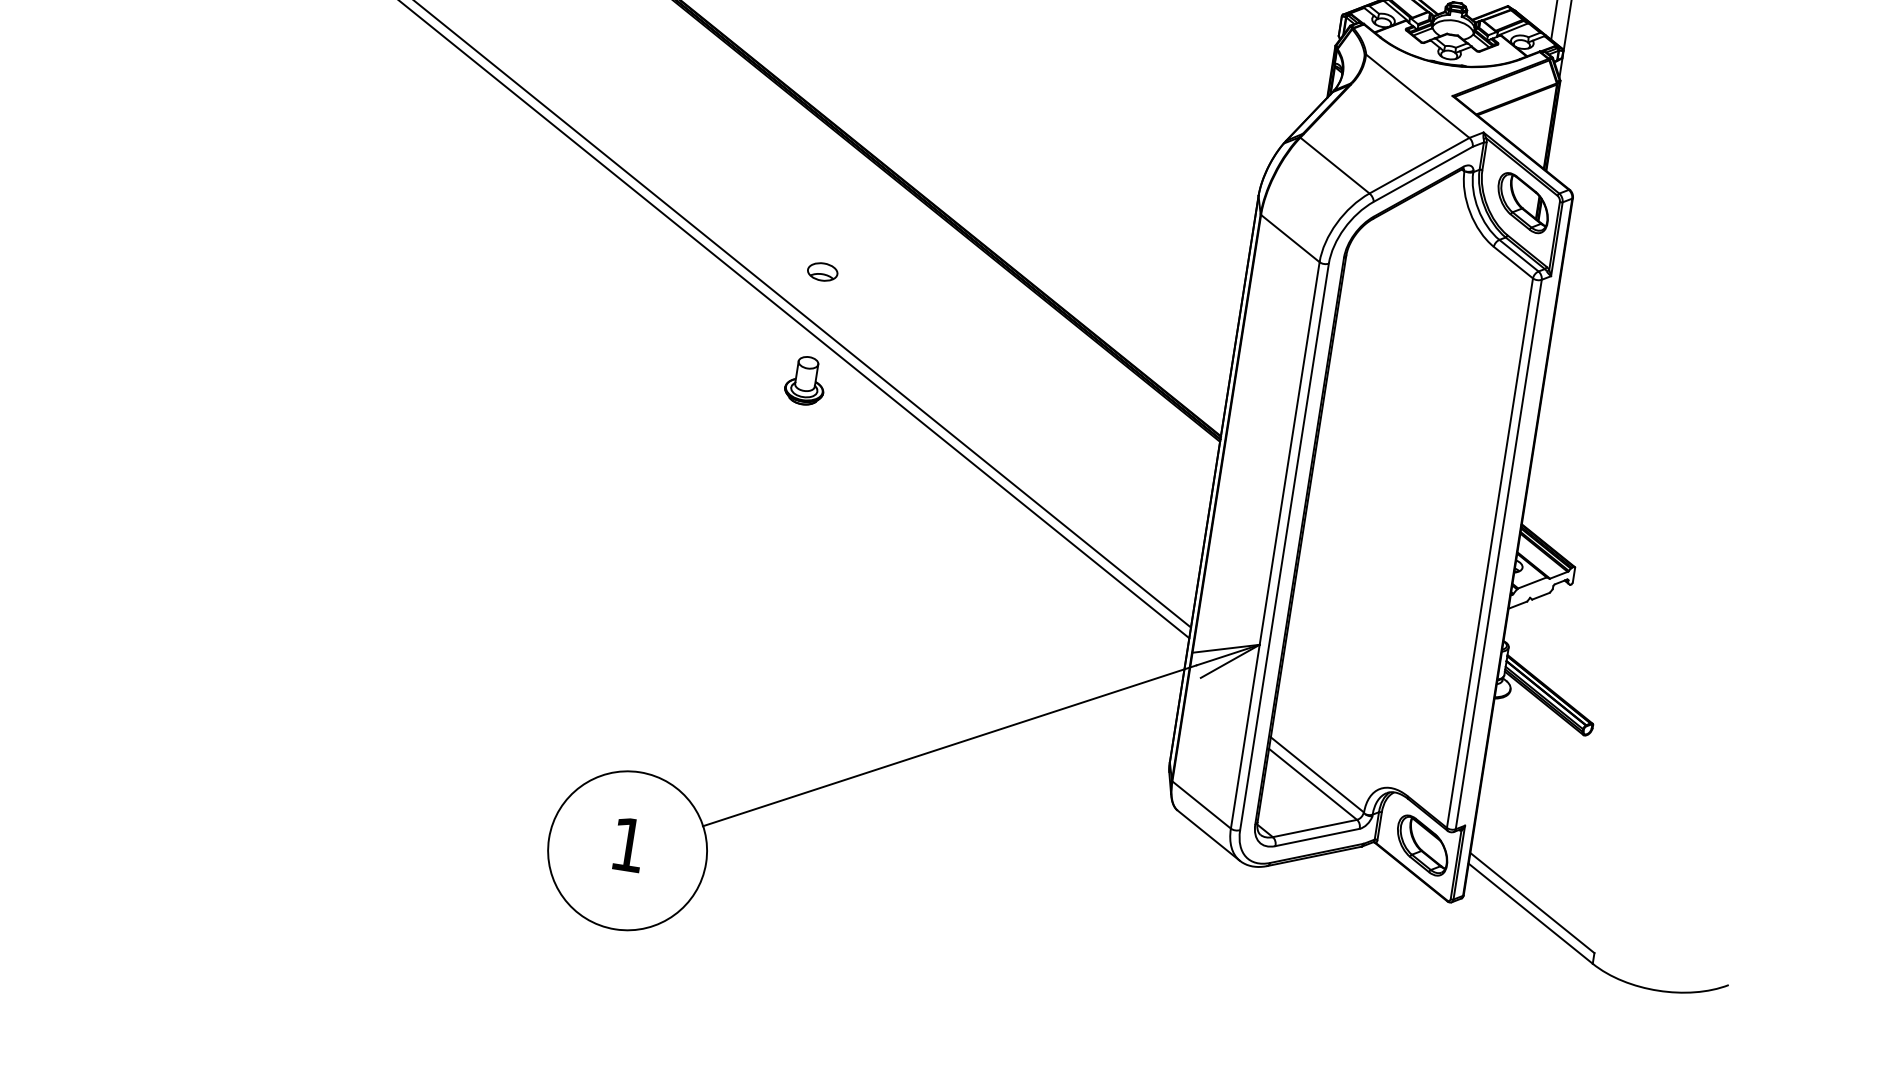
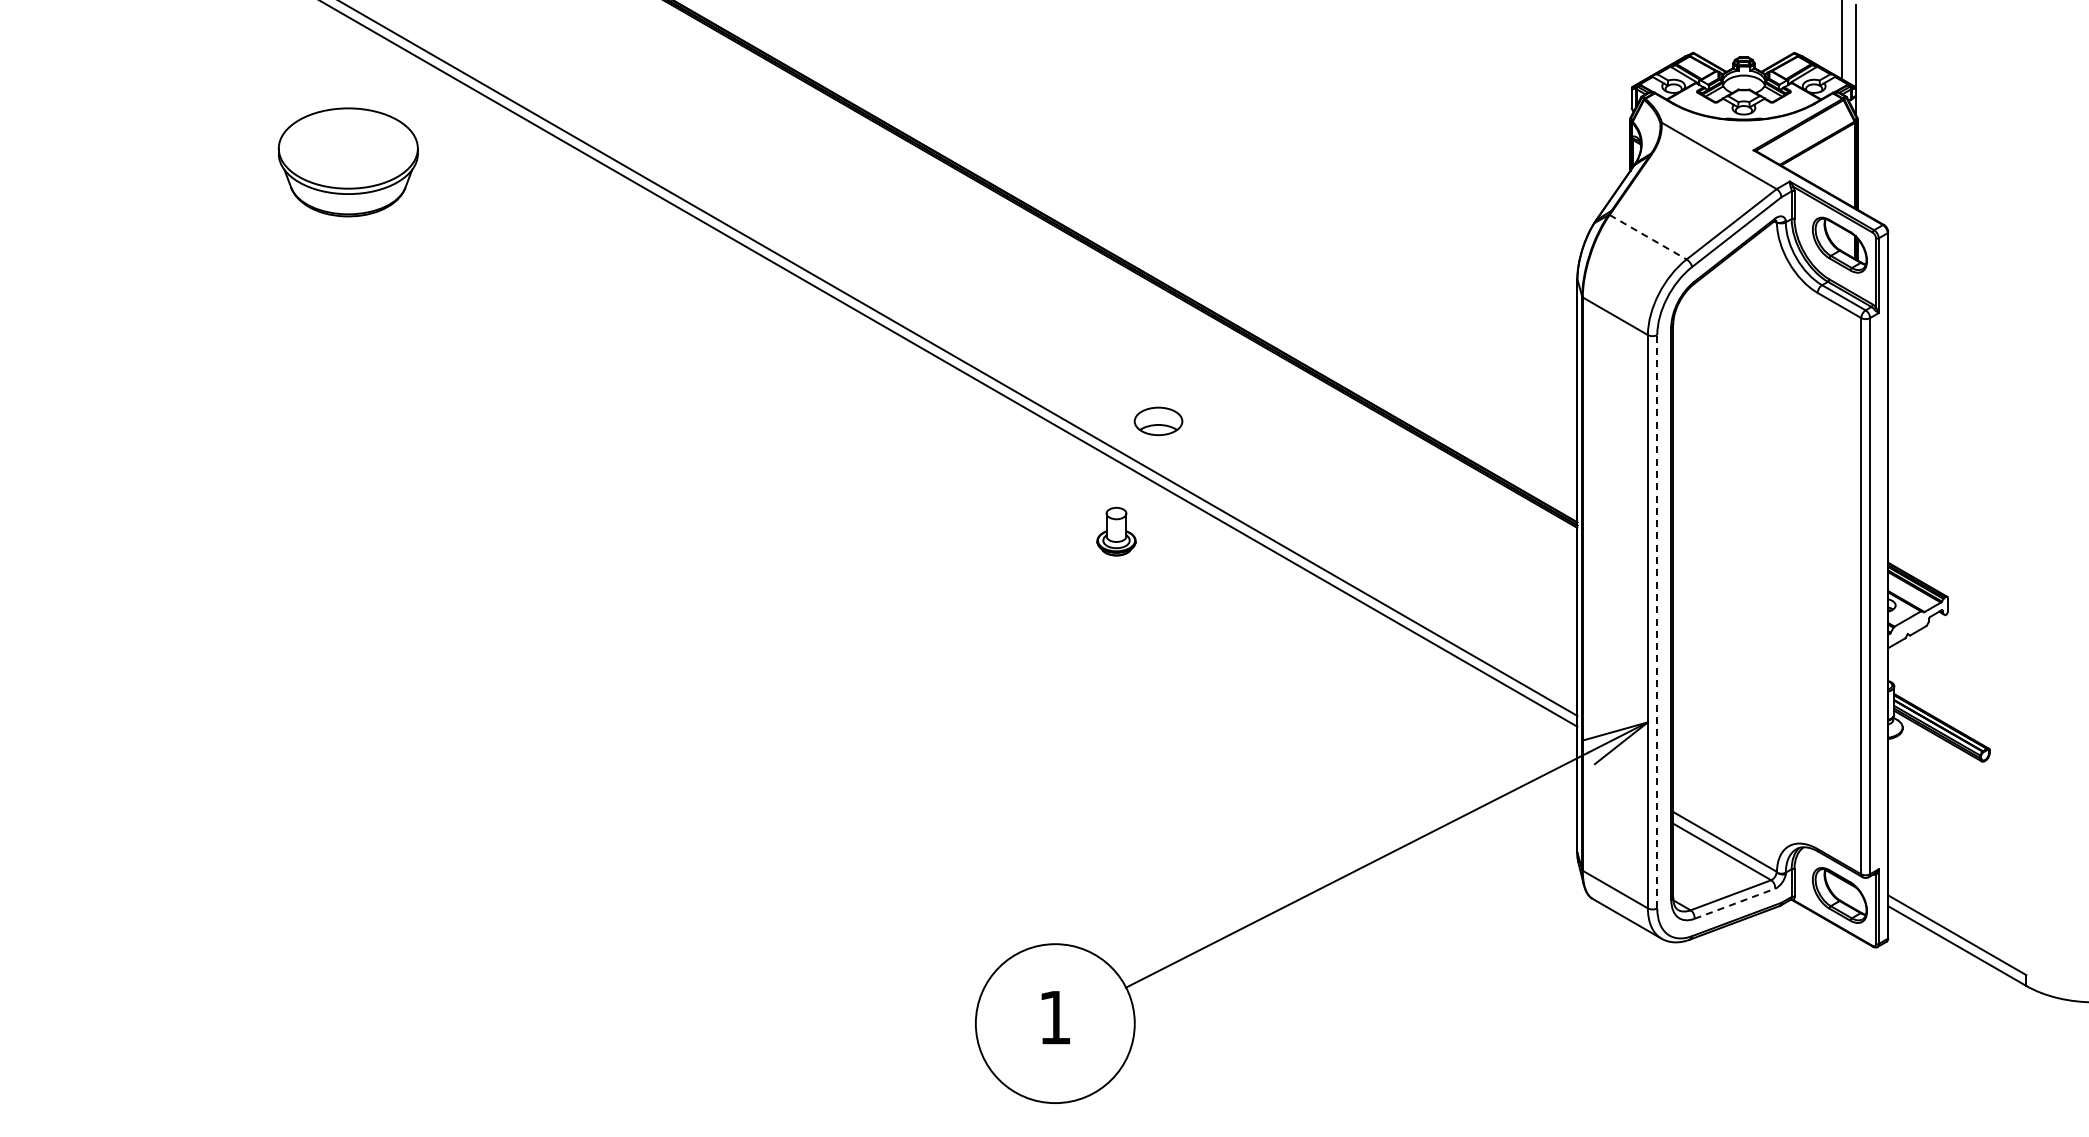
line: (1335, 165) -> (1648, 237), solid -> dashed
part: (822, 271) -> (1158, 421), size x1.6
part: (805, 380) -> (1116, 531), moved
line: (1284, 546) -> (1657, 621), solid -> dashed
line: (1317, 837) -> (1734, 903), solid -> dashed

